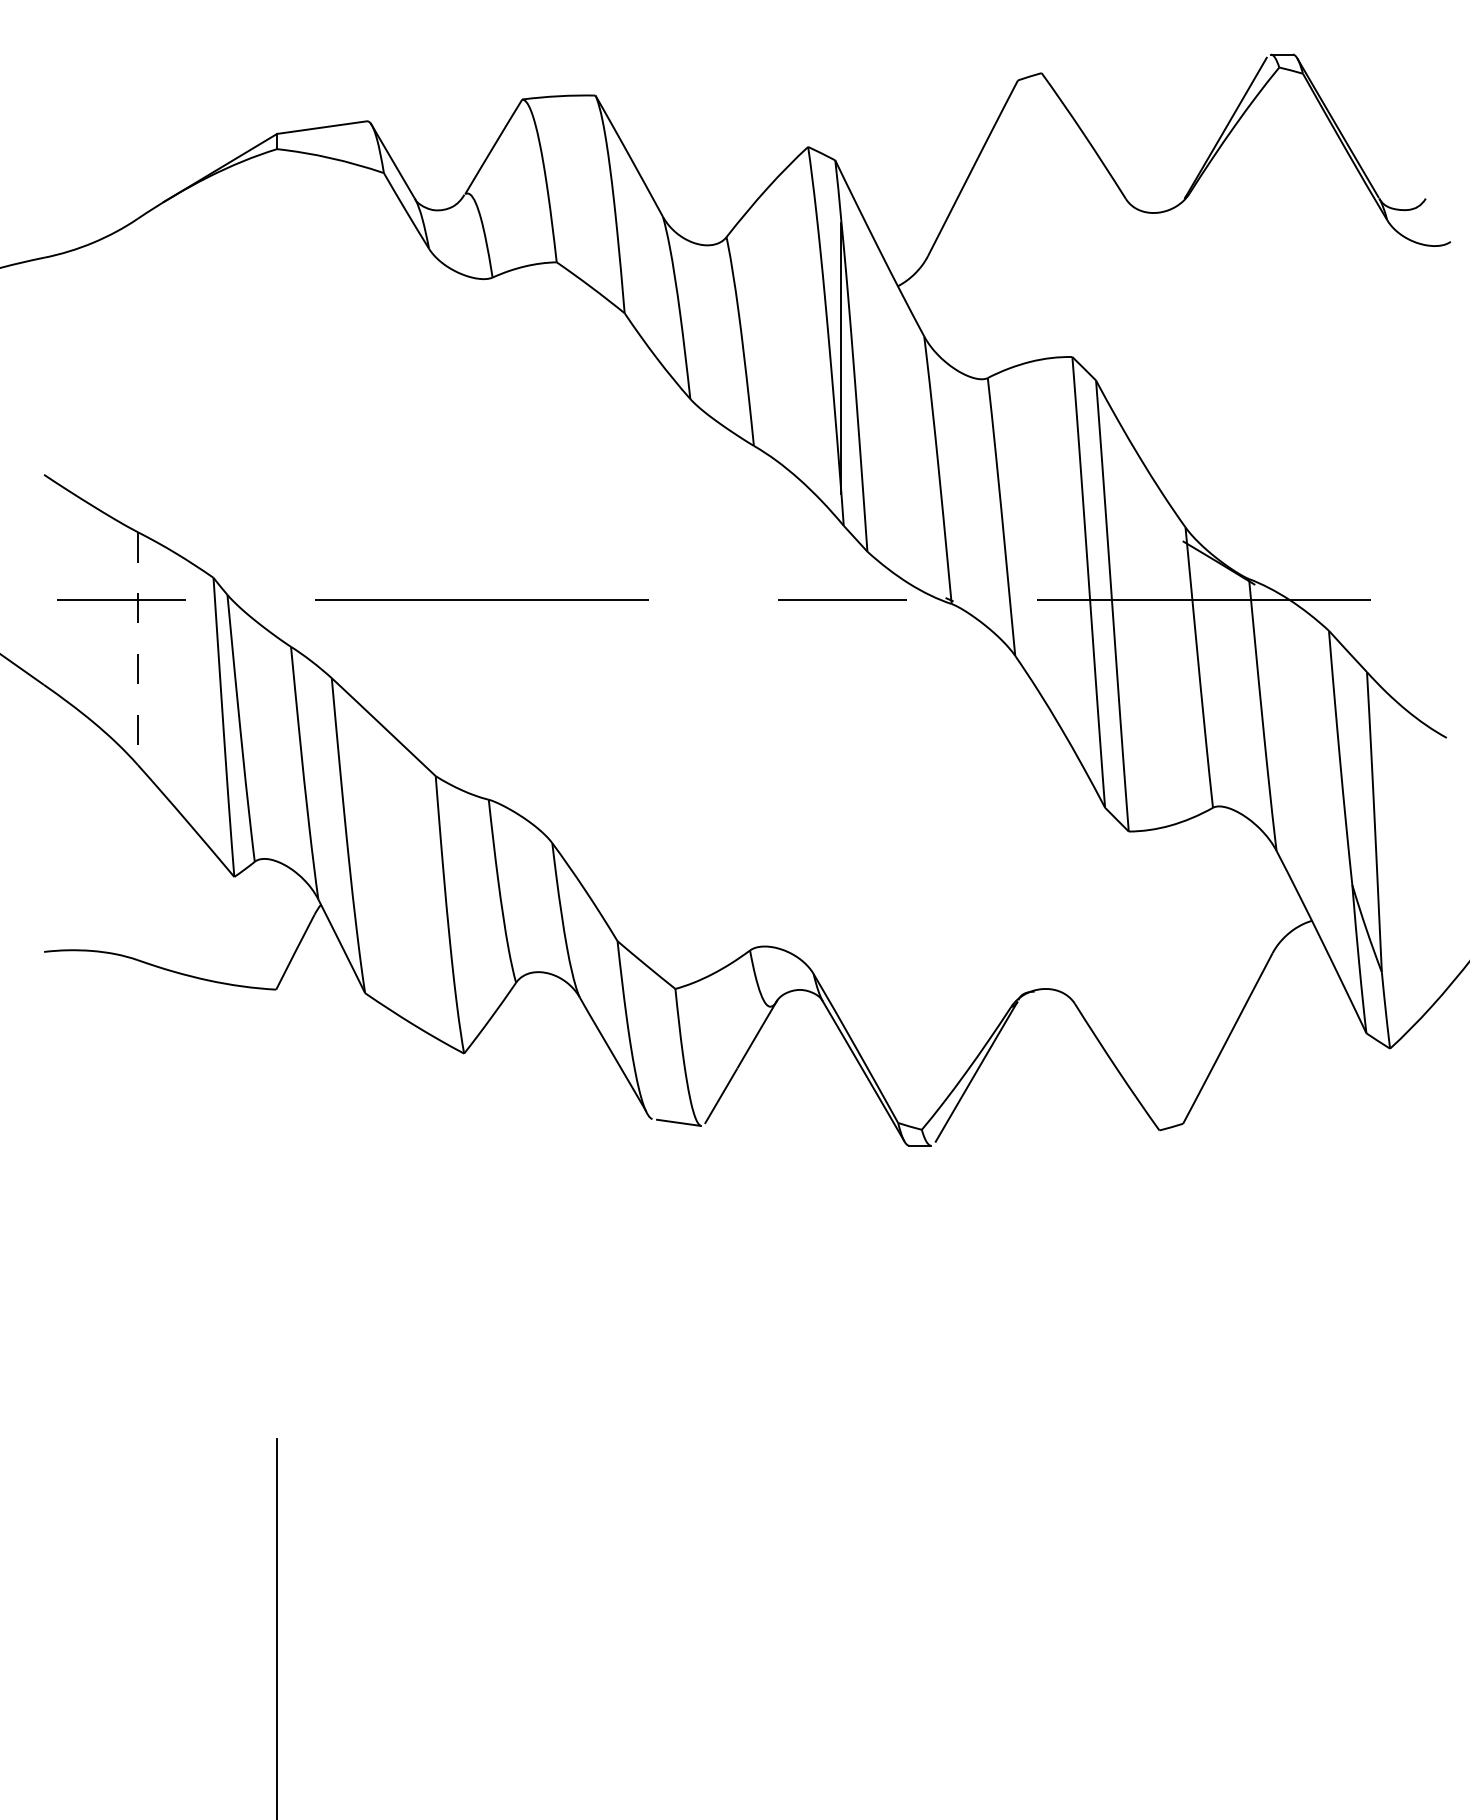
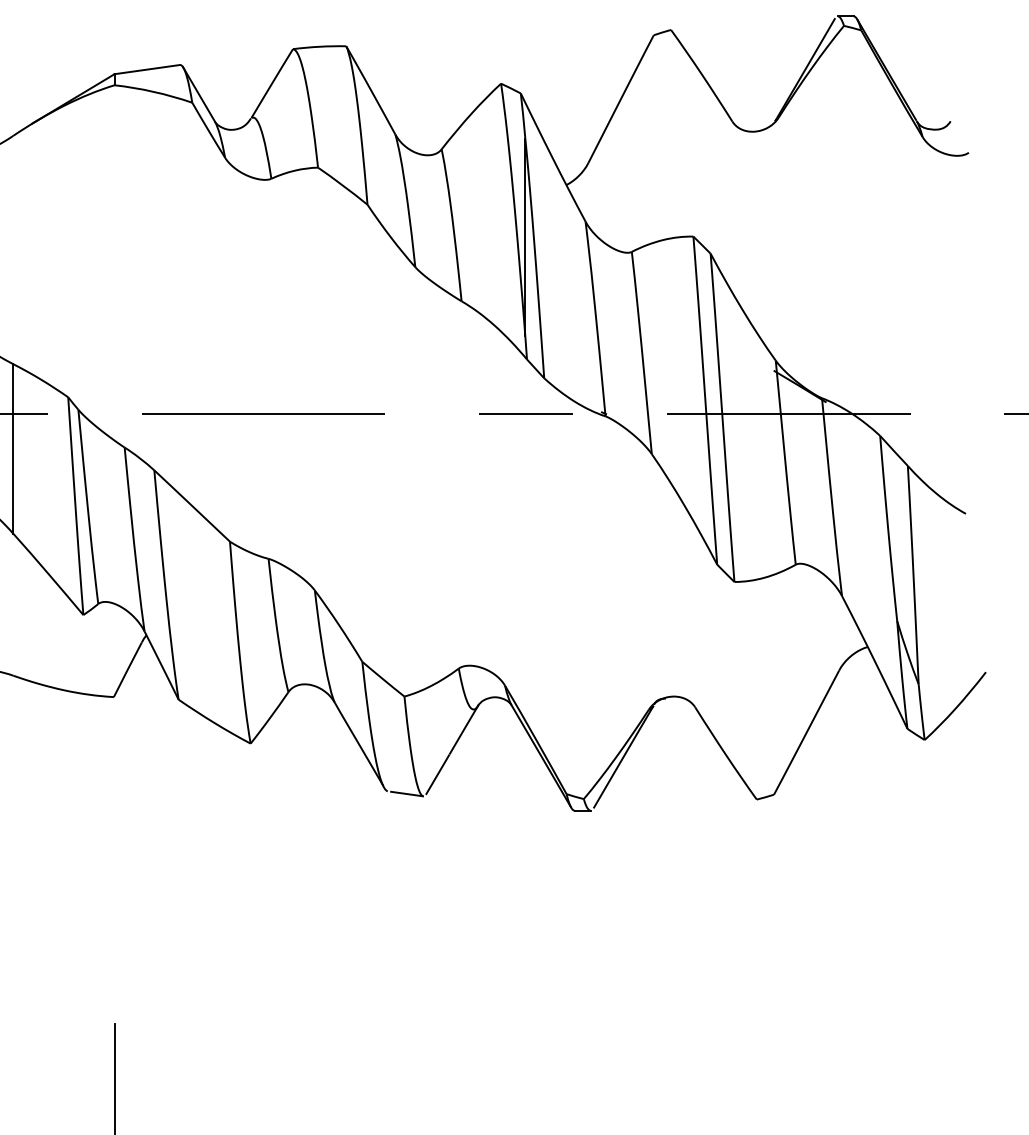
line: (137, 649) -> (12, 449), dashed -> solid

